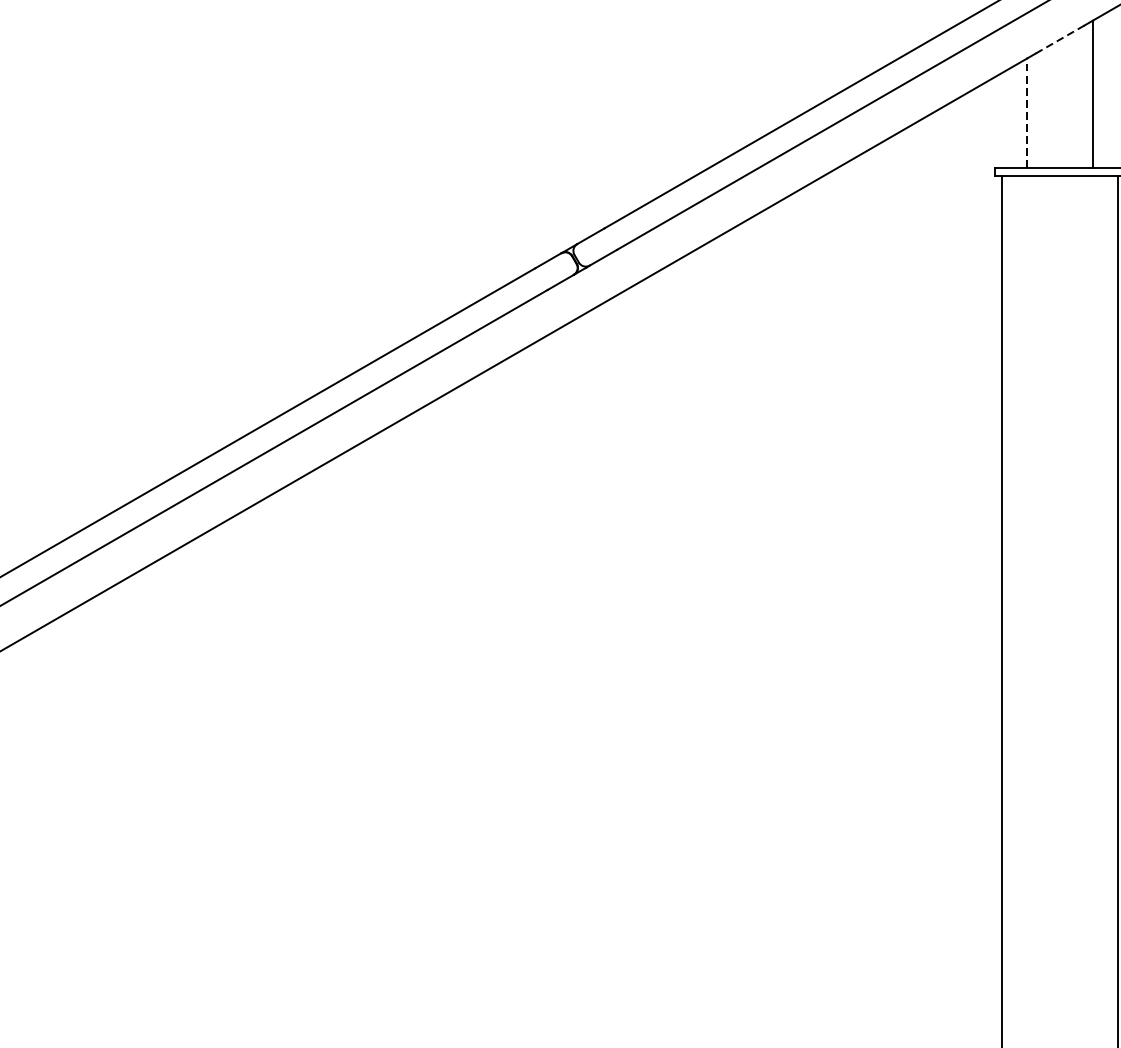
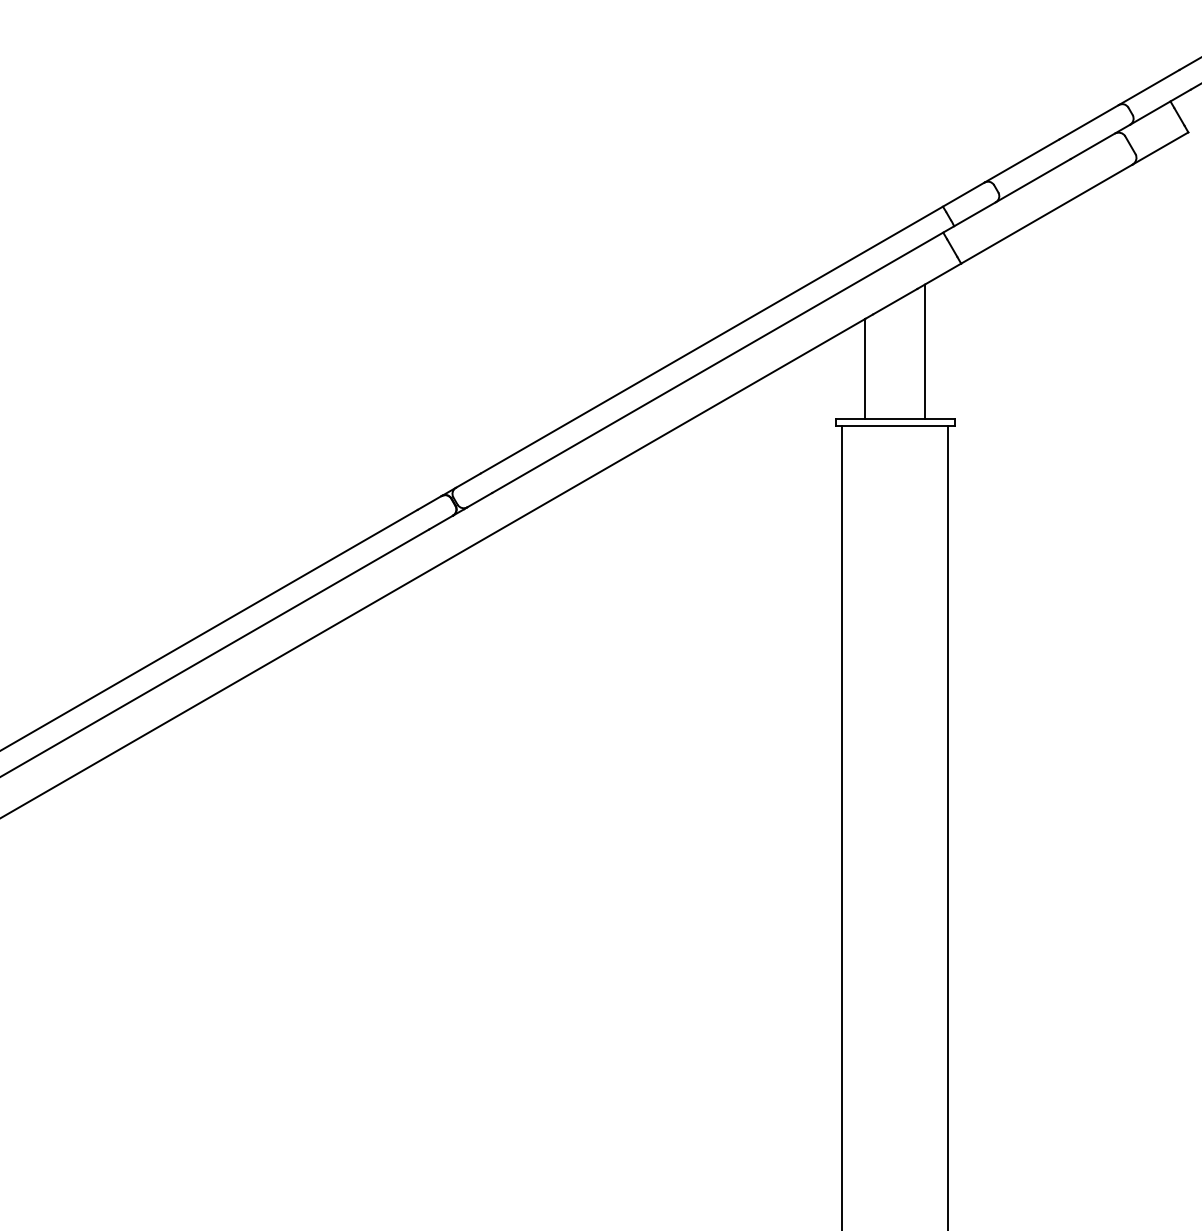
line: (1060, 39) -> (895, 301), dashed -> solid
line: (1027, 113) -> (865, 368), dashed -> solid

